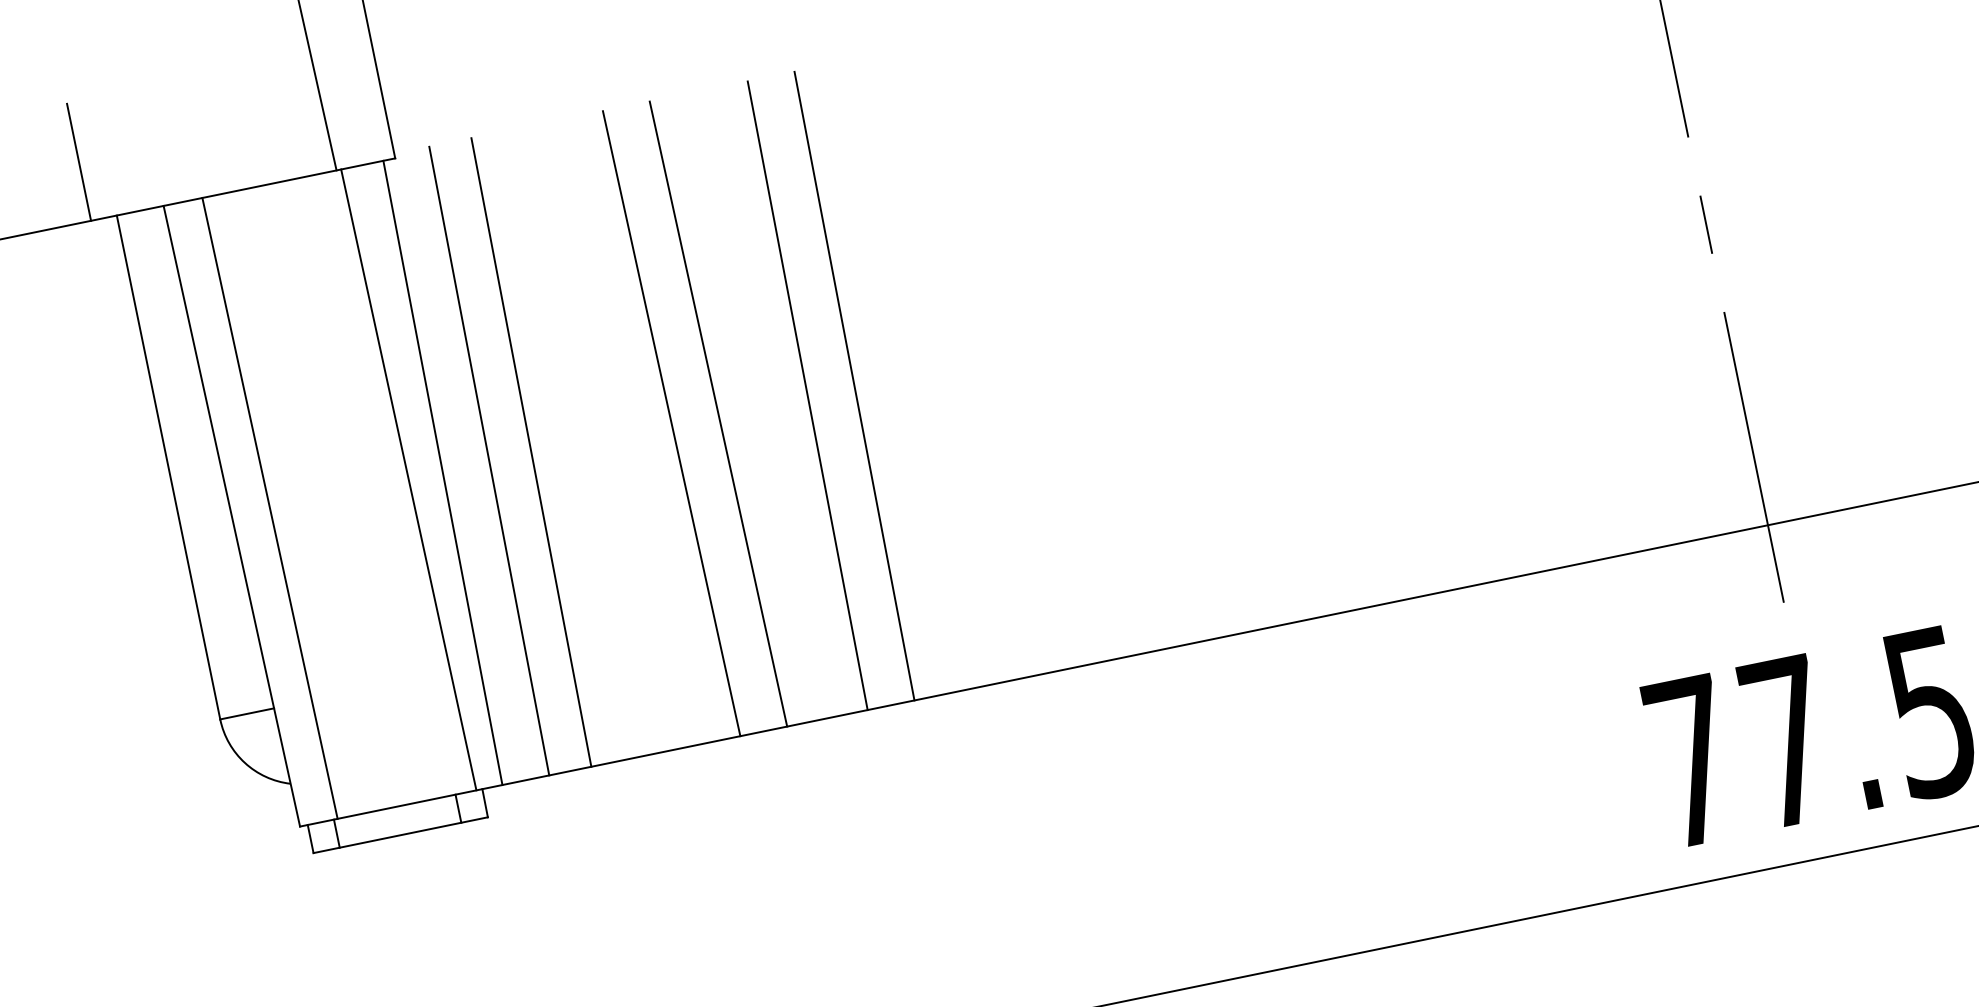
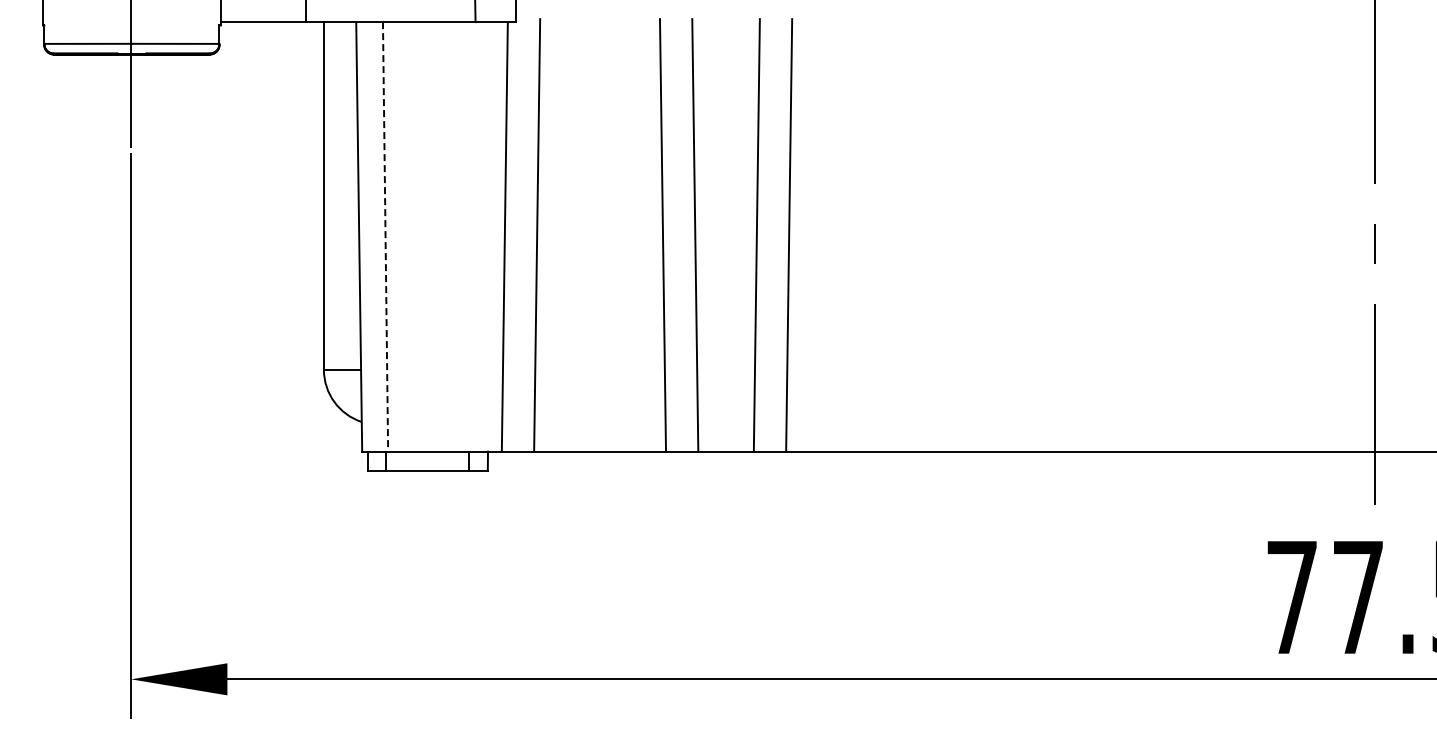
line: (531, 452) -> (566, 235), removed
line: (407, 479) -> (480, 236), removed
line: (269, 507) -> (385, 236), solid -> dashed

